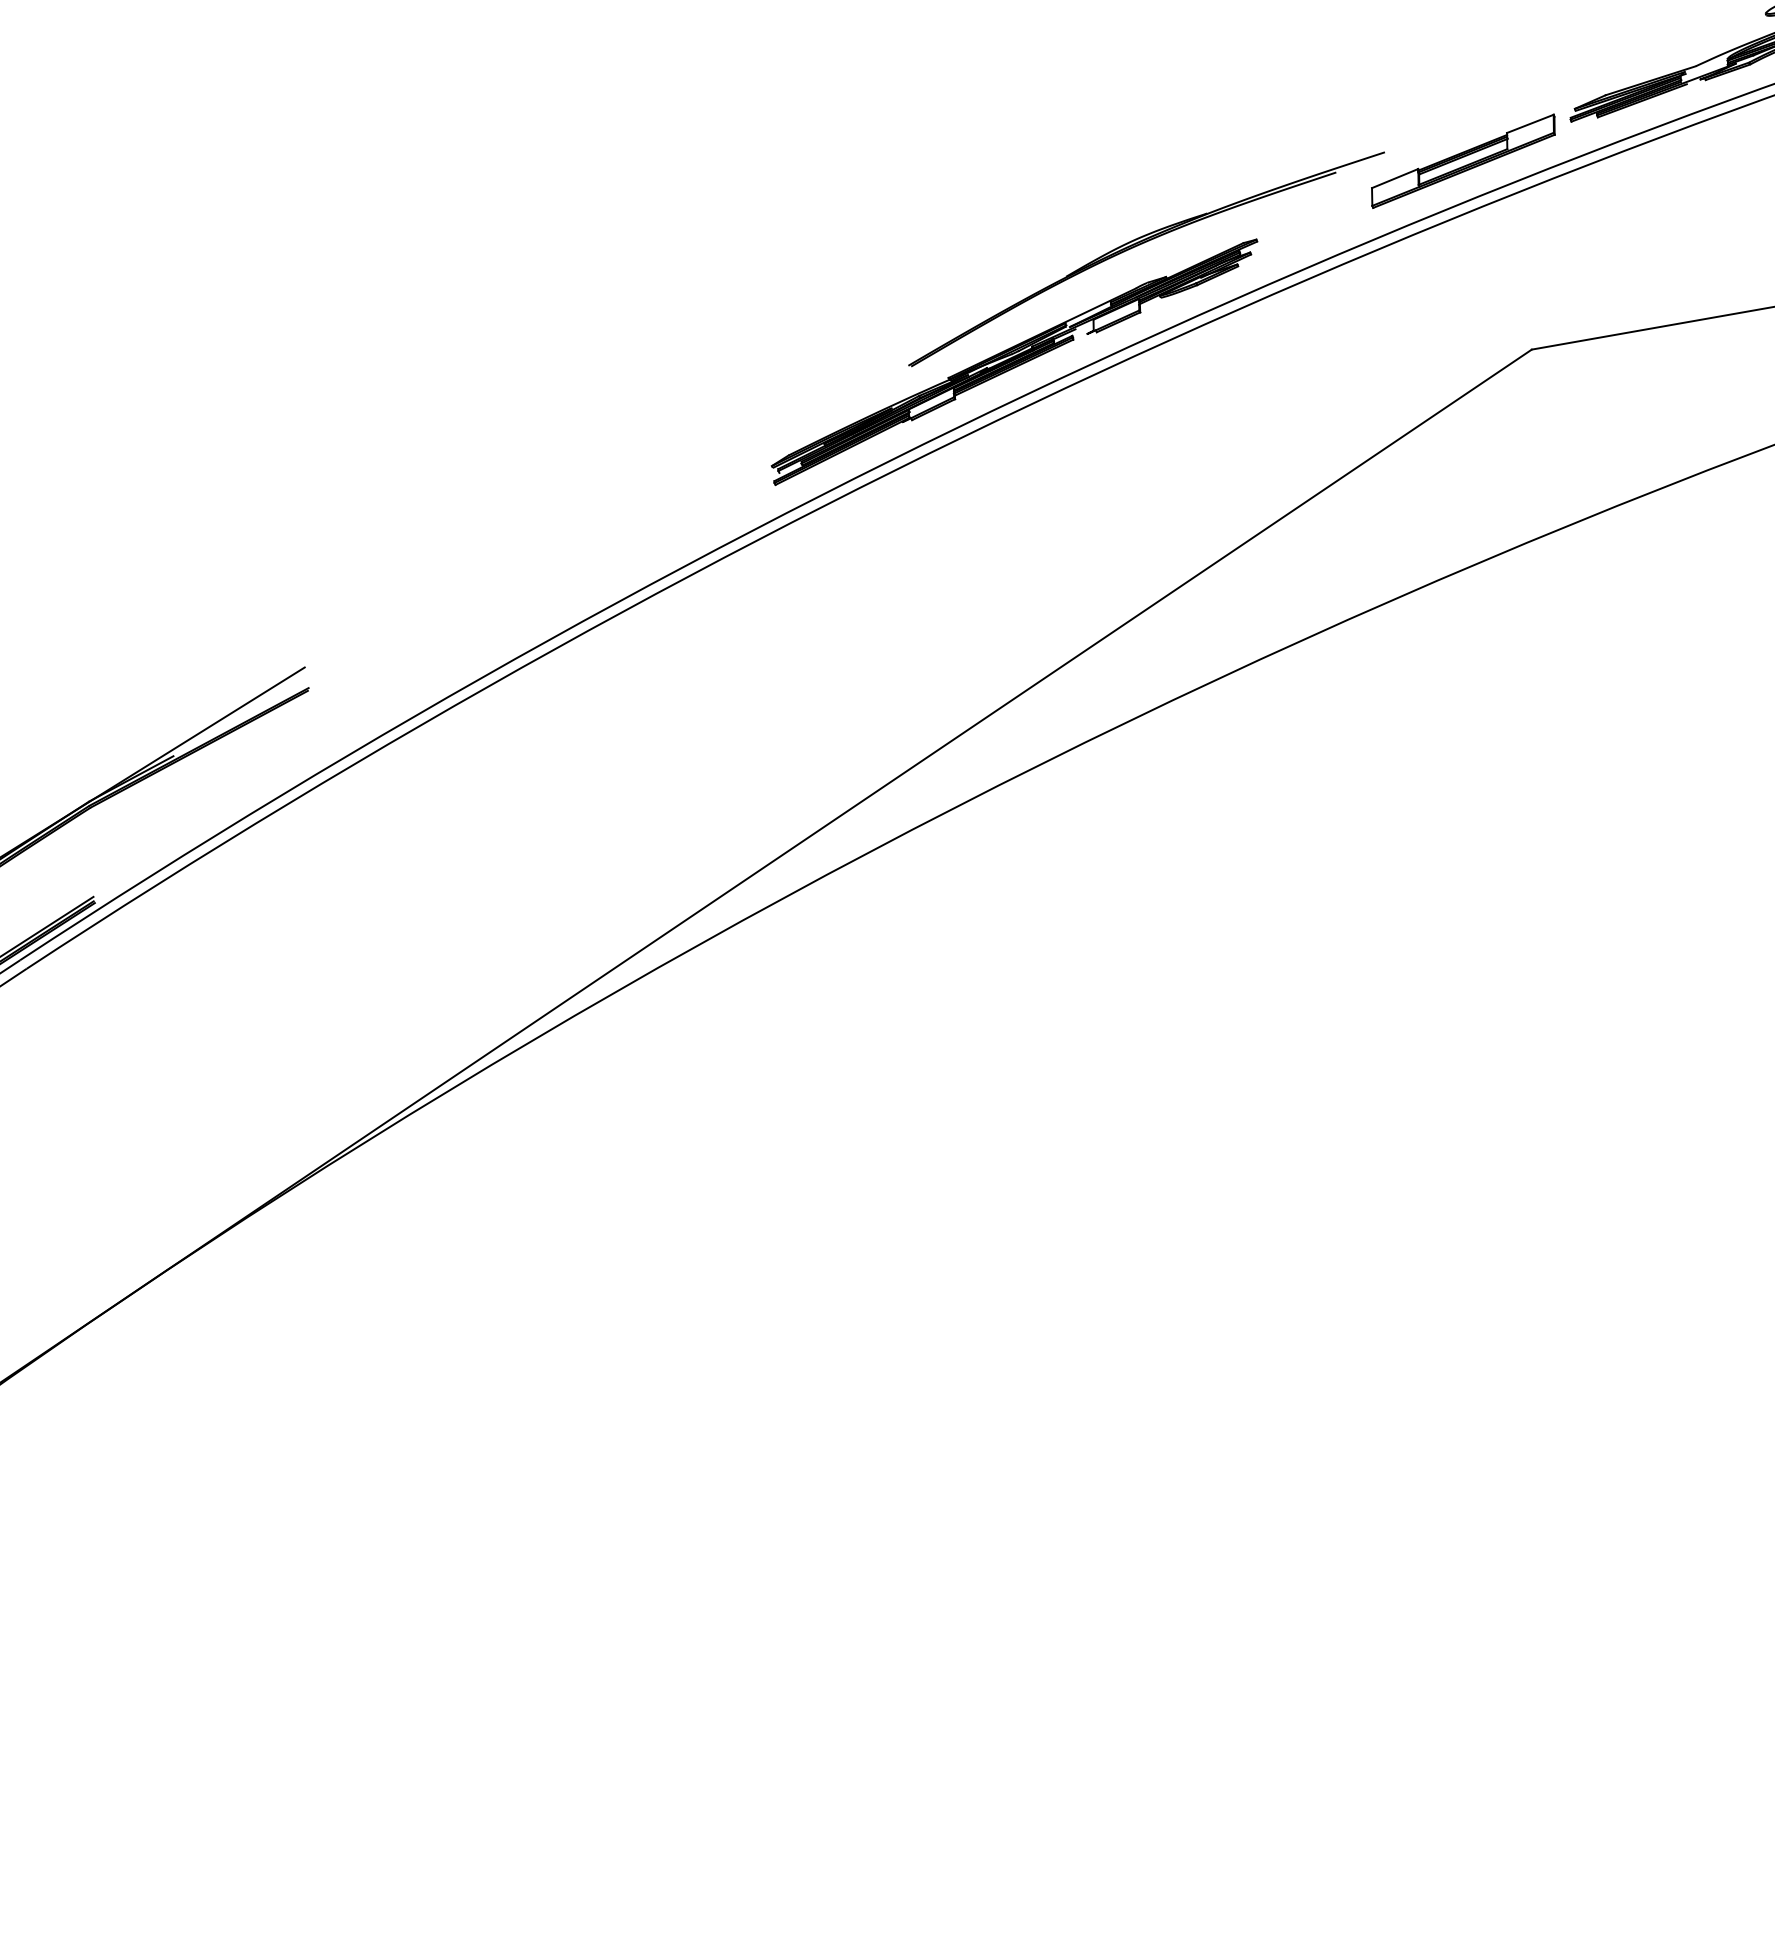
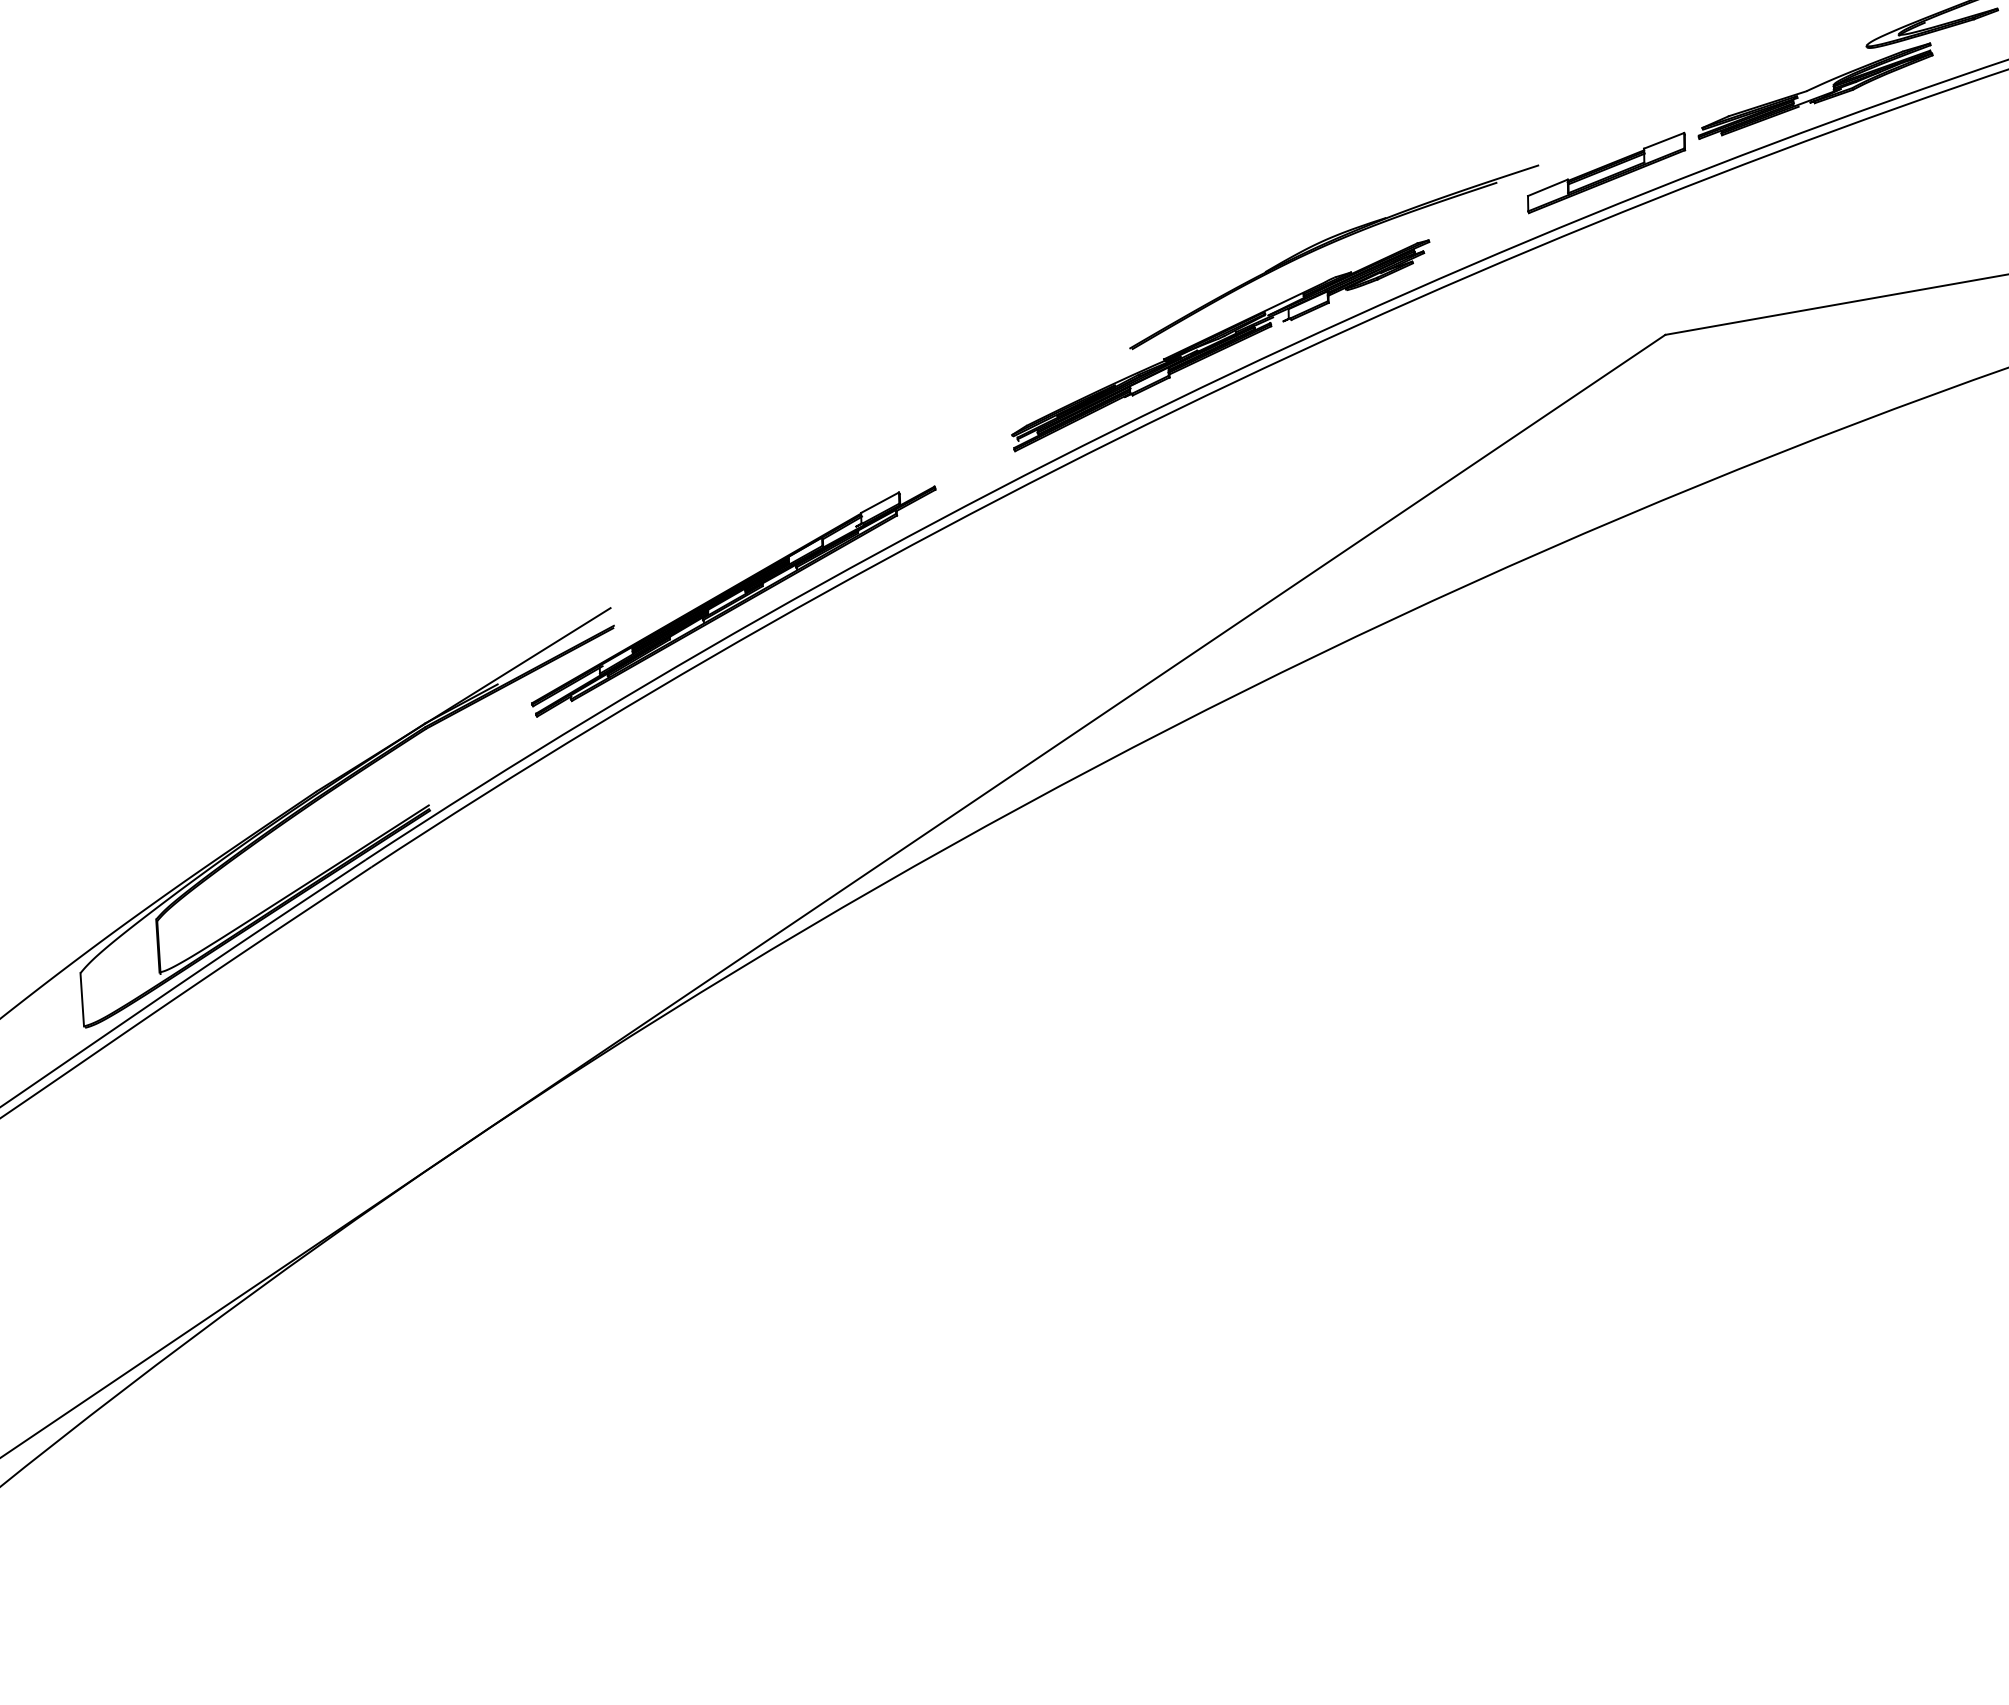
part: (447, 659) -> (733, 601), added

